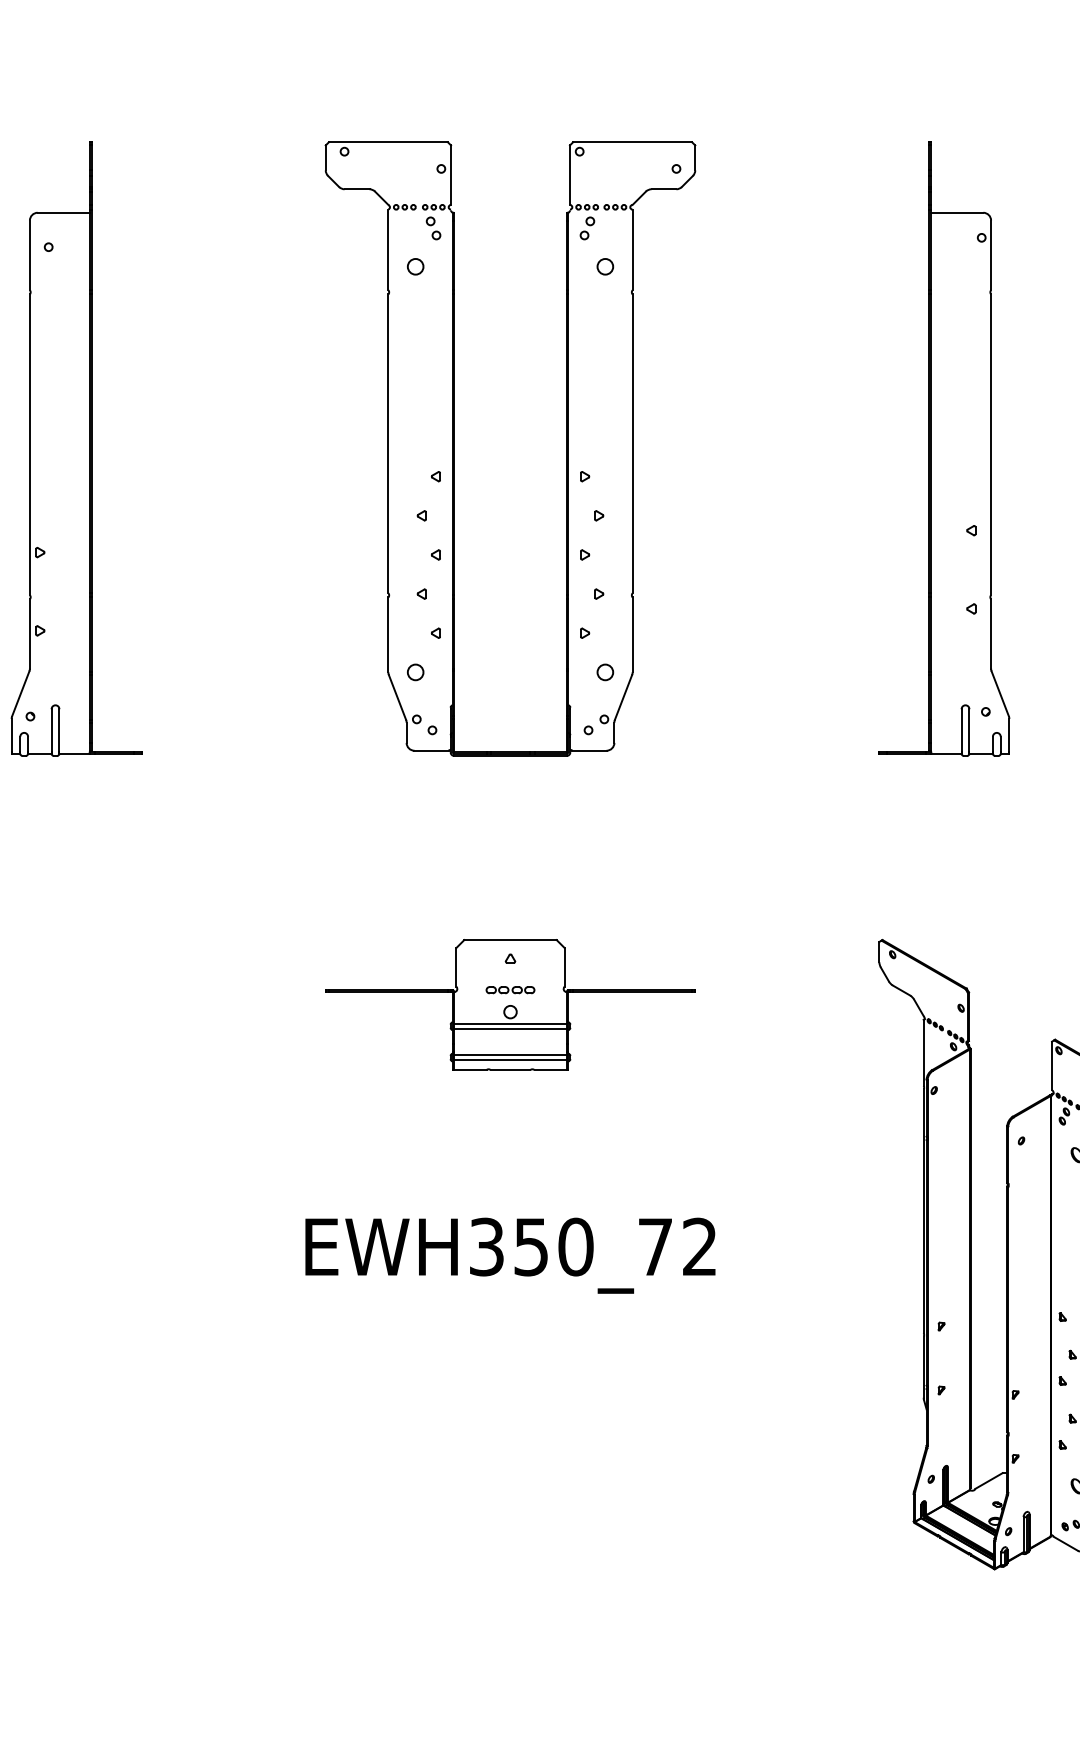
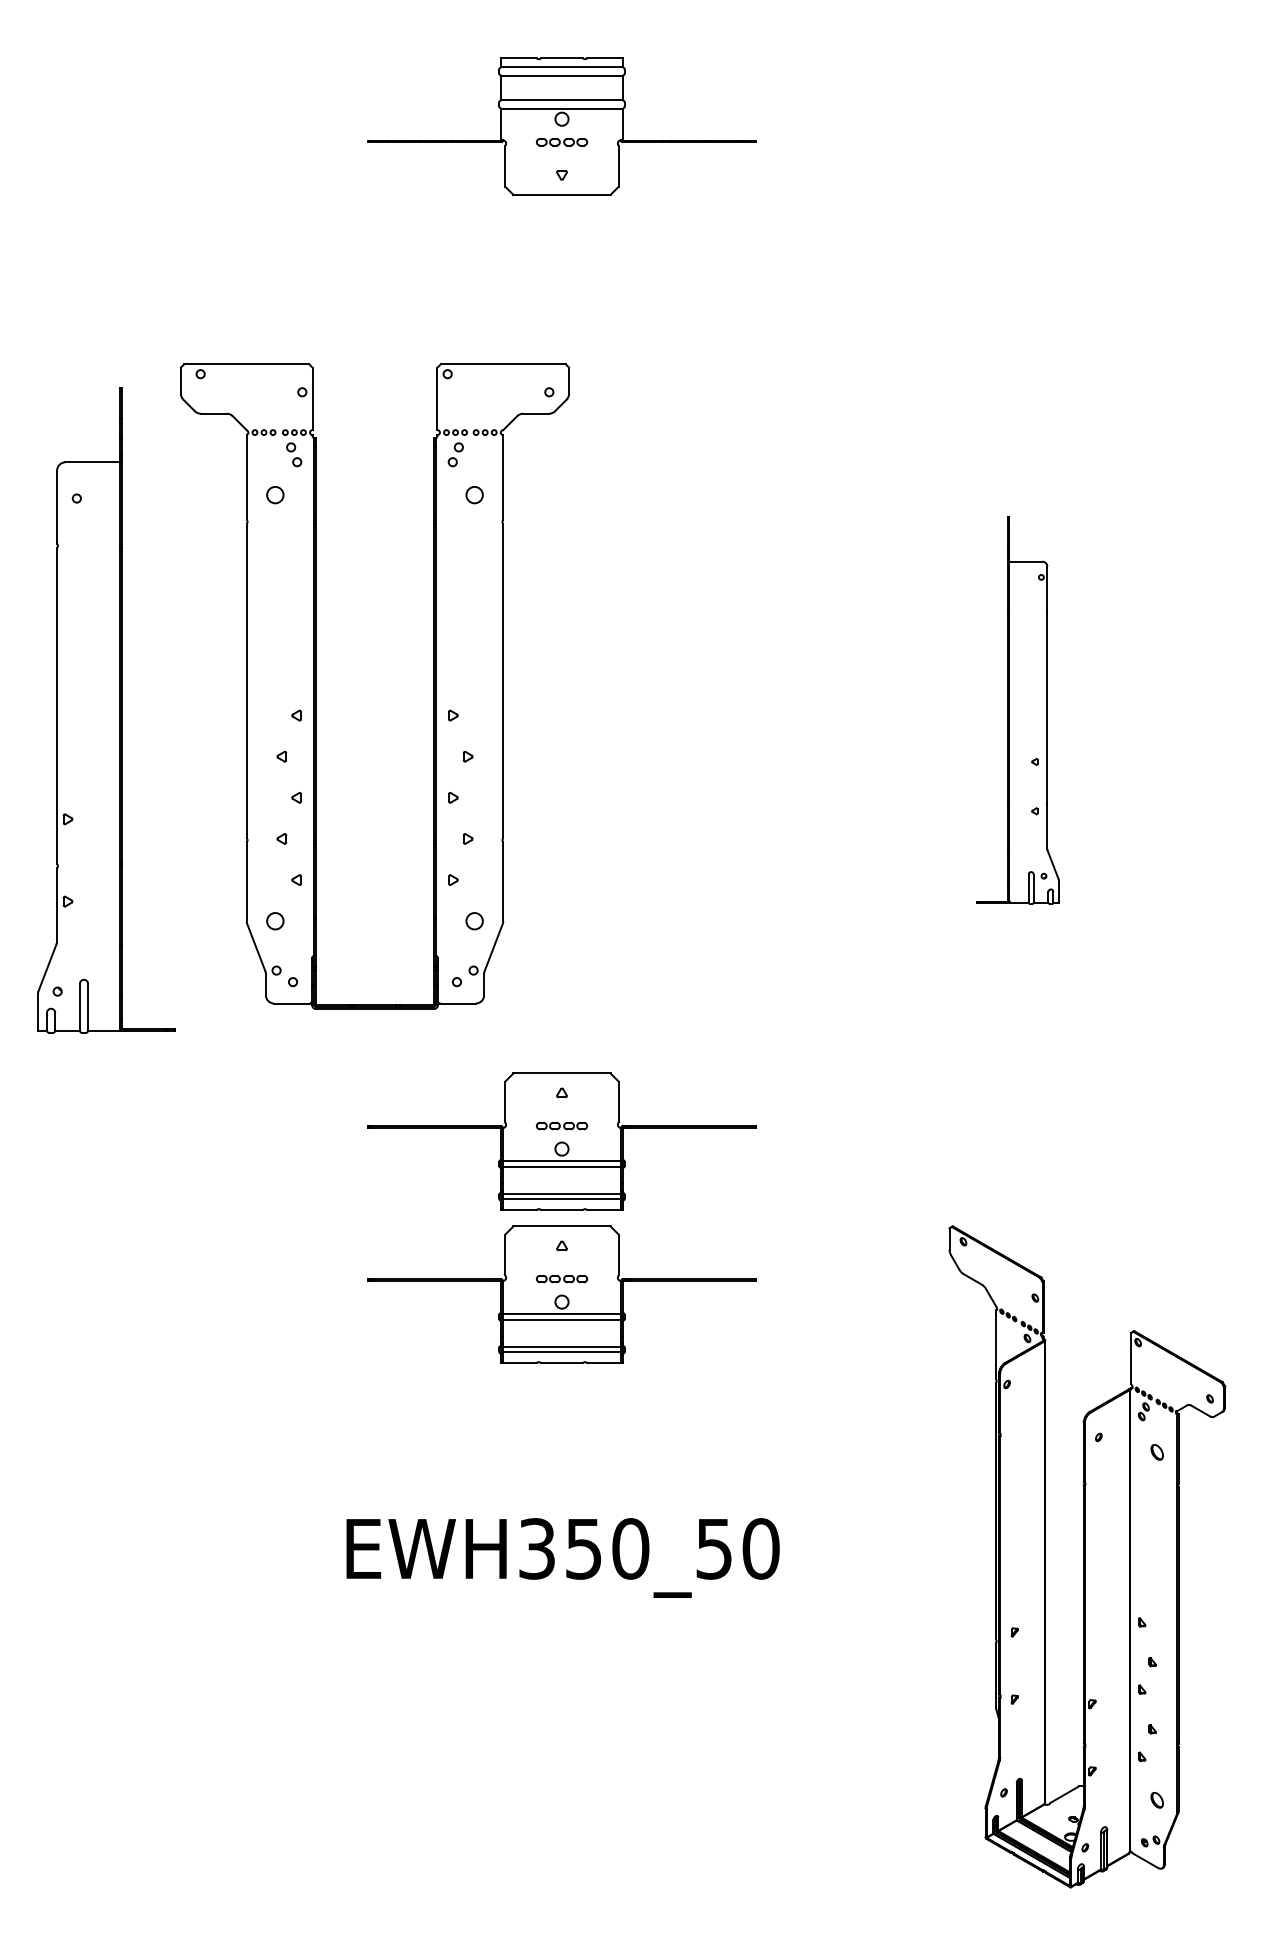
part: (454, 448) -> (316, 686), moved
part: (944, 448) -> (1017, 710), size x0.6
part: (510, 859) -> (561, 1141), added
text: (677, 1246) -> (737, 1548), EWH350_72 -> EWH350_50

